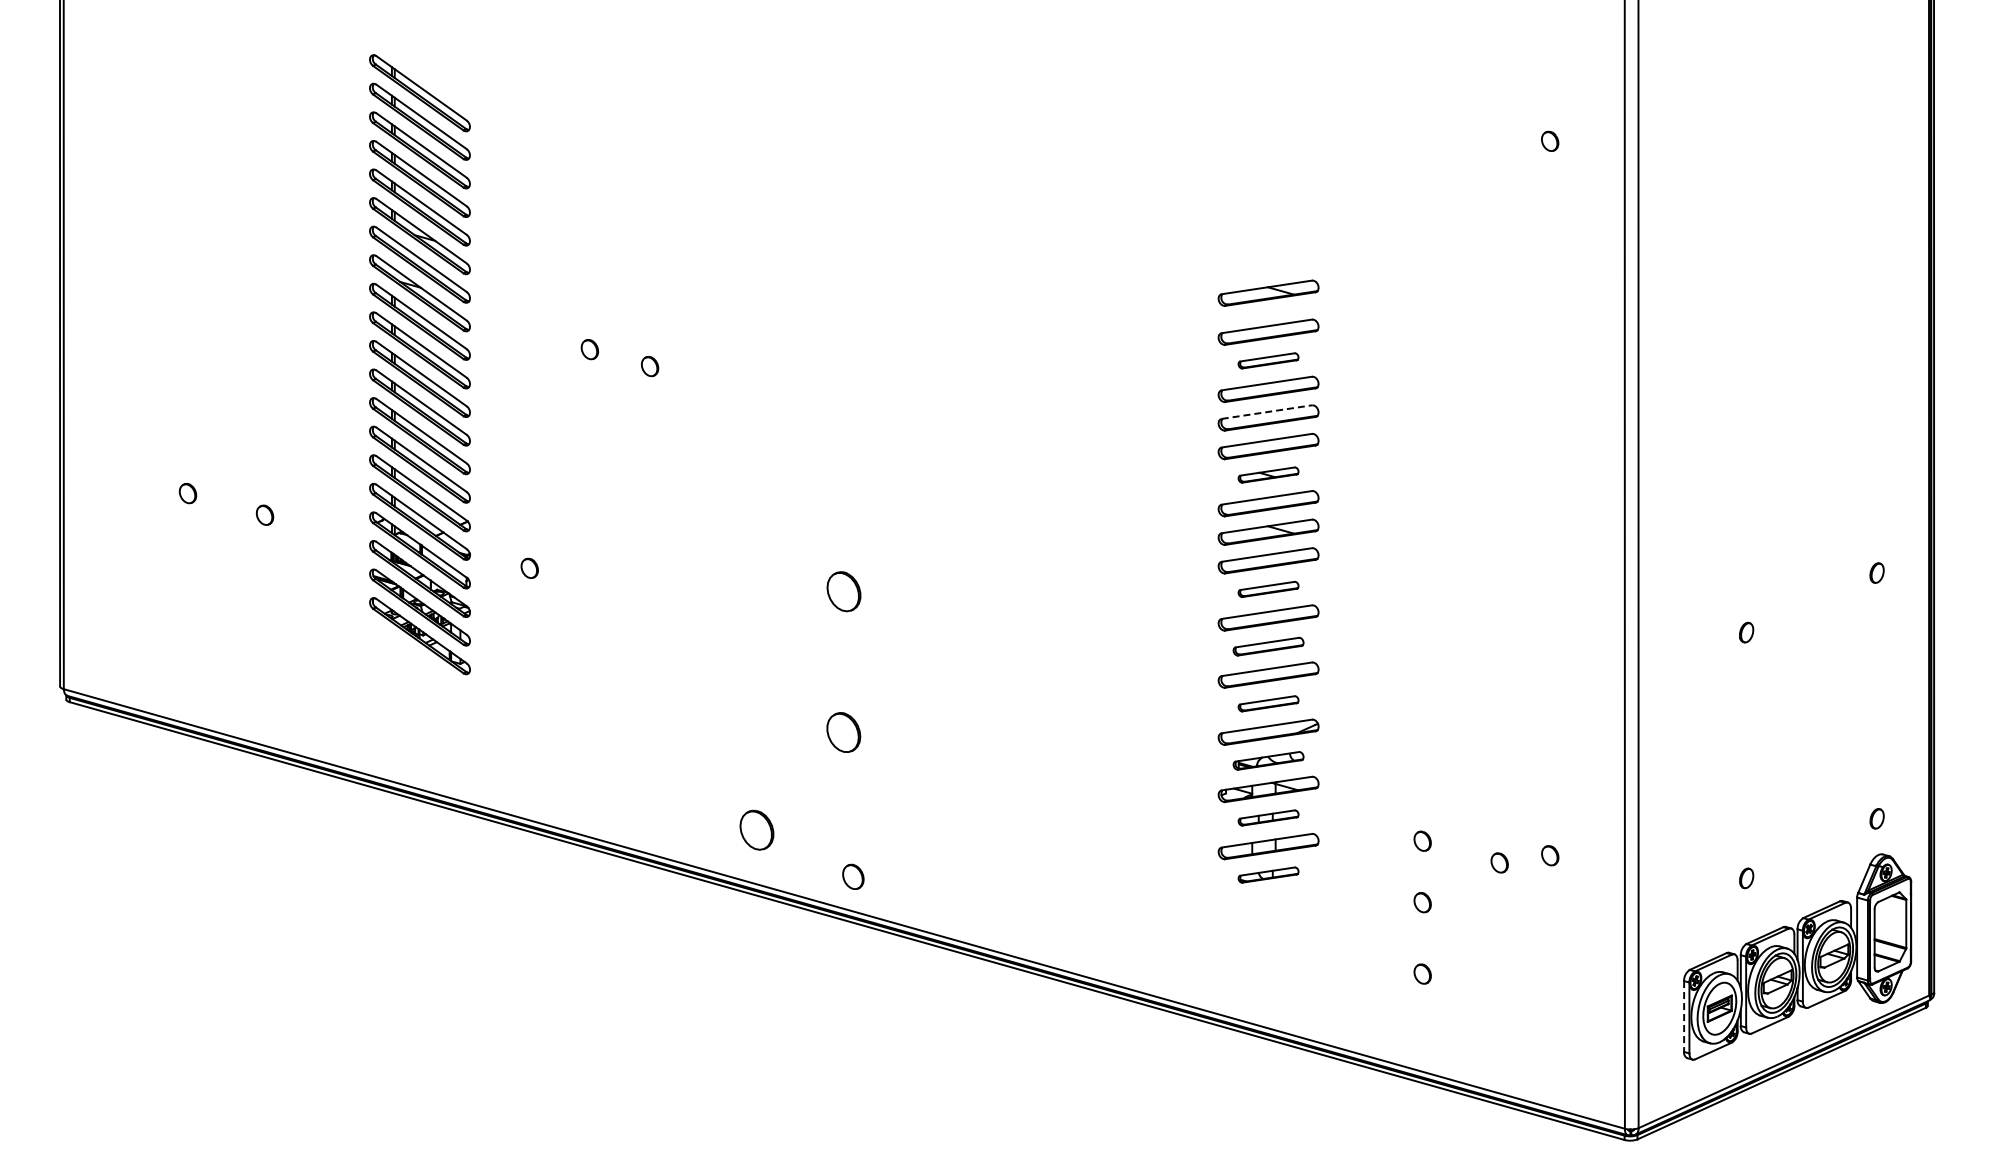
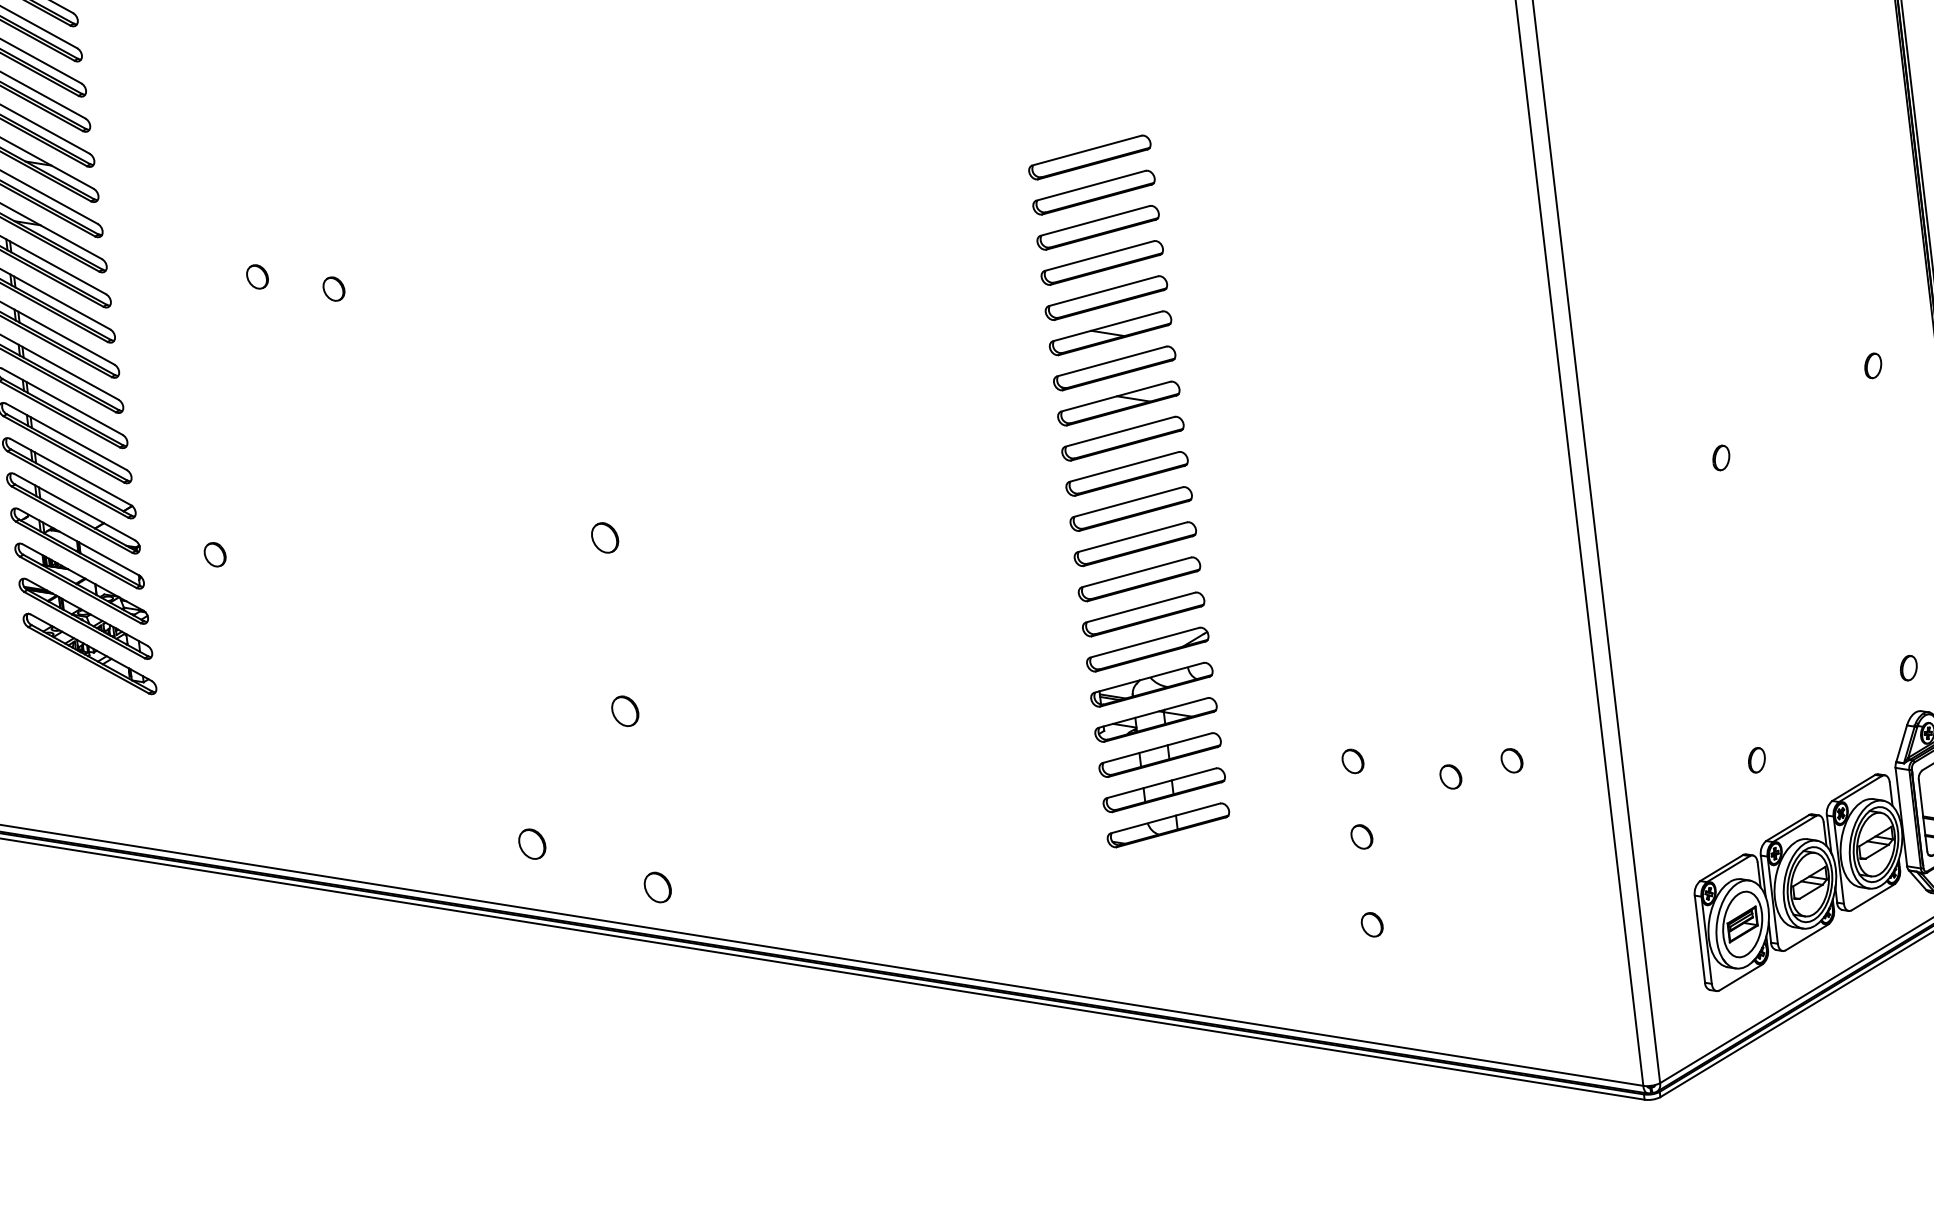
part: (1268, 292) -> (1084, 108), removed
part: (1268, 360) -> (1093, 192), size x1.67
line: (1266, 412) -> (1098, 256), dashed -> solid
part: (1268, 474) -> (1110, 332), size x1.67
part: (1268, 589) -> (1126, 473), size x1.67
part: (843, 591) -> (604, 537), size x0.62
part: (1268, 646) -> (1135, 544), size x1.43
part: (1268, 703) -> (1143, 614), size x1.67
part: (843, 732) -> (624, 711), size x0.62
part: (1268, 760) -> (1151, 684), size x1.43
part: (1268, 817) -> (1159, 754), size x1.67
part: (756, 830) -> (531, 844), size x0.62
part: (1268, 874) -> (1168, 824), size x1.67
line: (1684, 1017) -> (1700, 940), dashed -> solid

